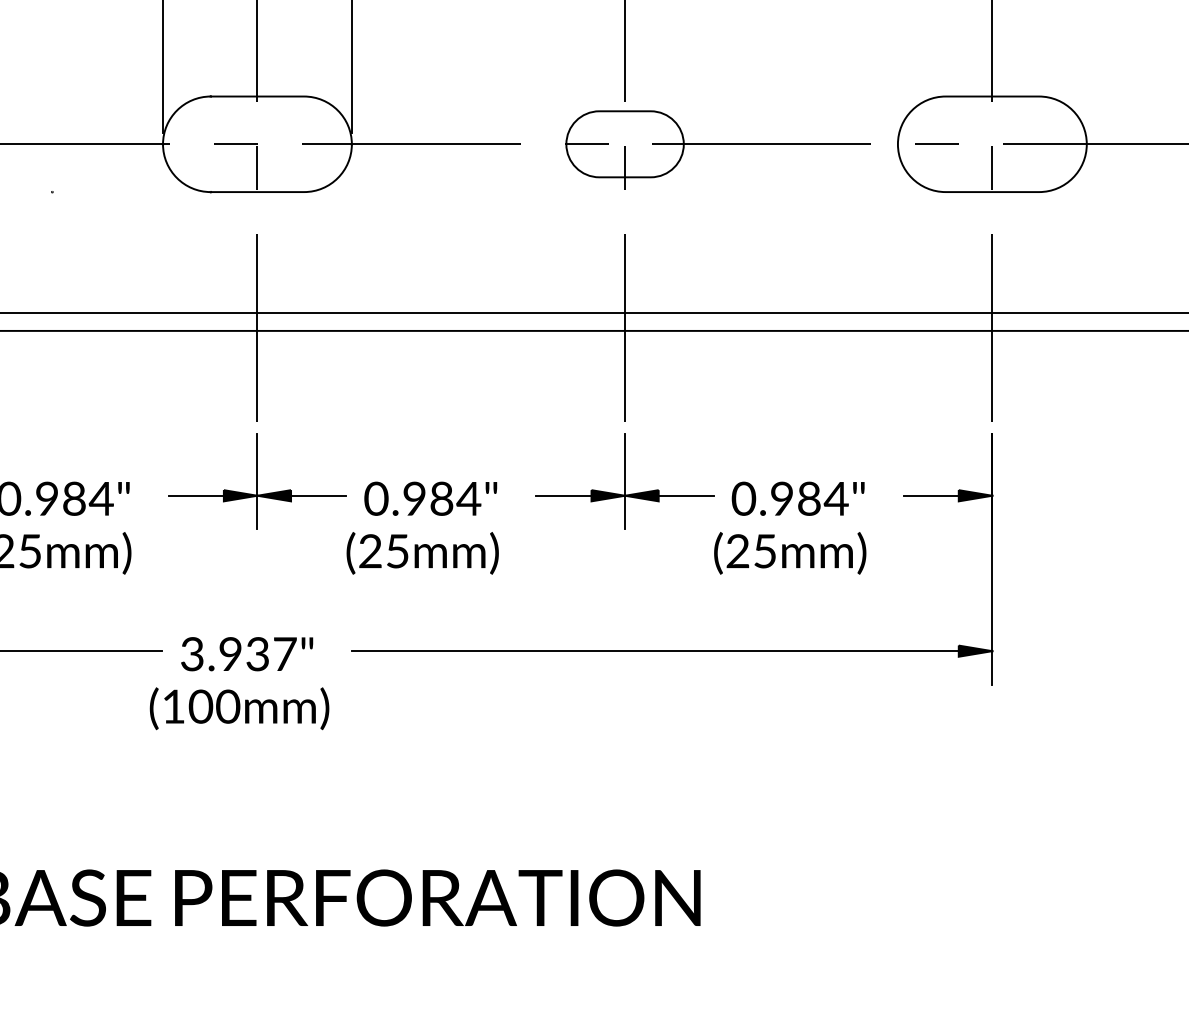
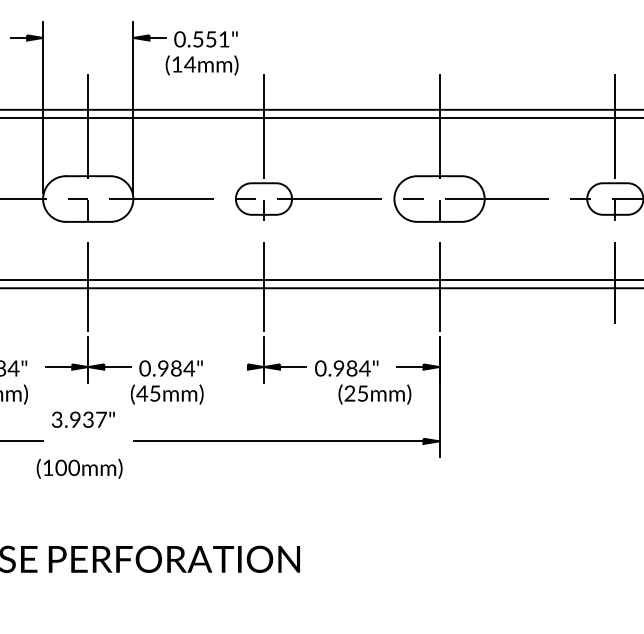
line: (563, 496) -> (234, 367), removed
text: (370, 551) -> (142, 393), (25mm) -> (45mm)
text: (789, 553) -> (374, 394), moved
text: (247, 653) -> (83, 419), moved

